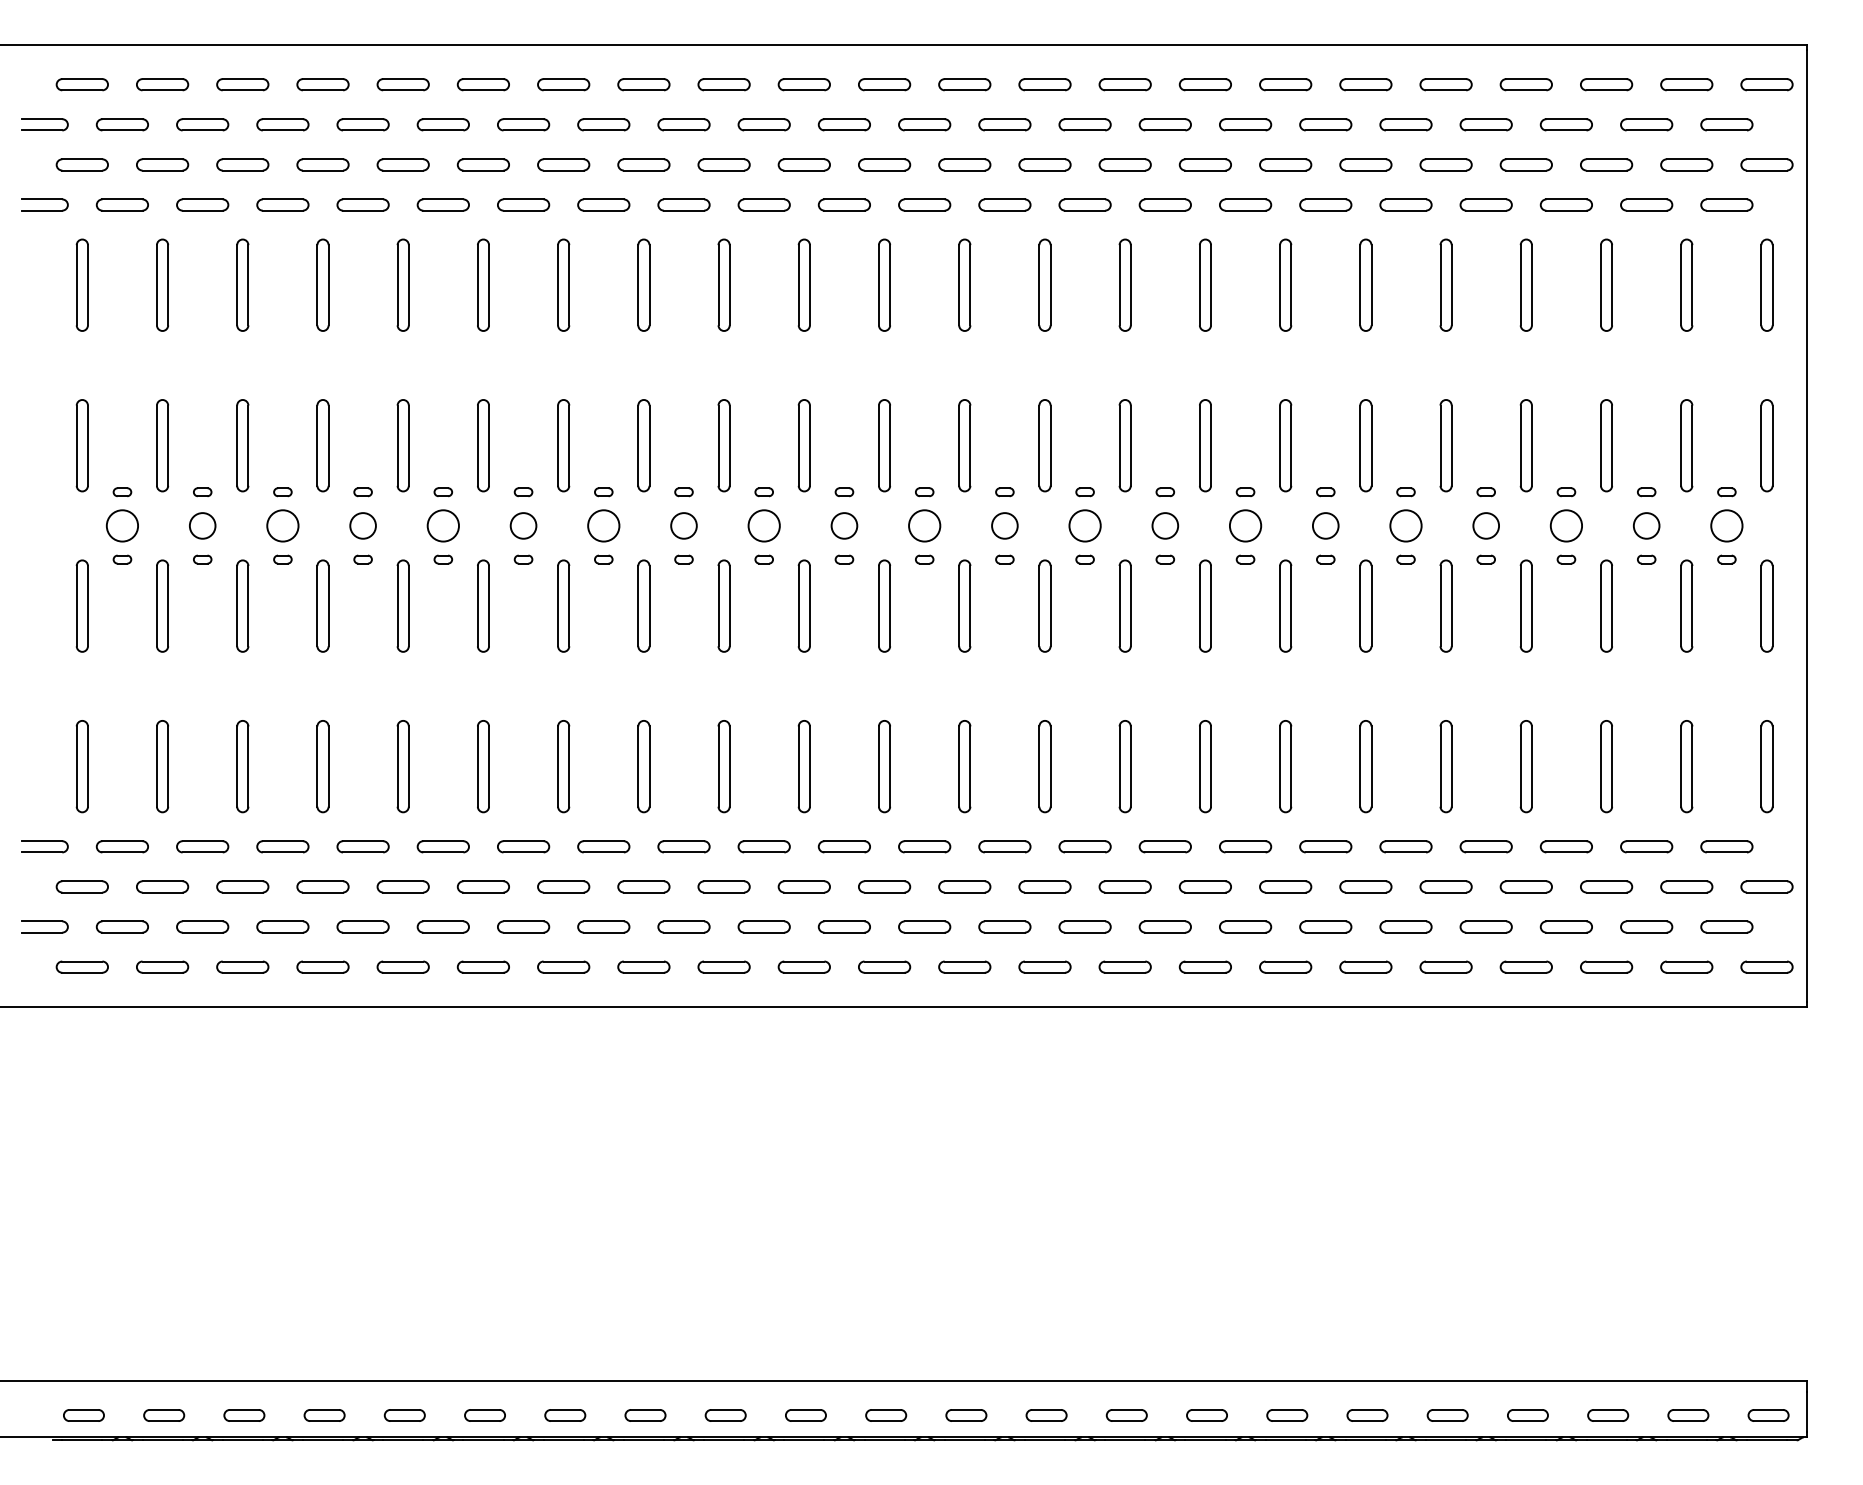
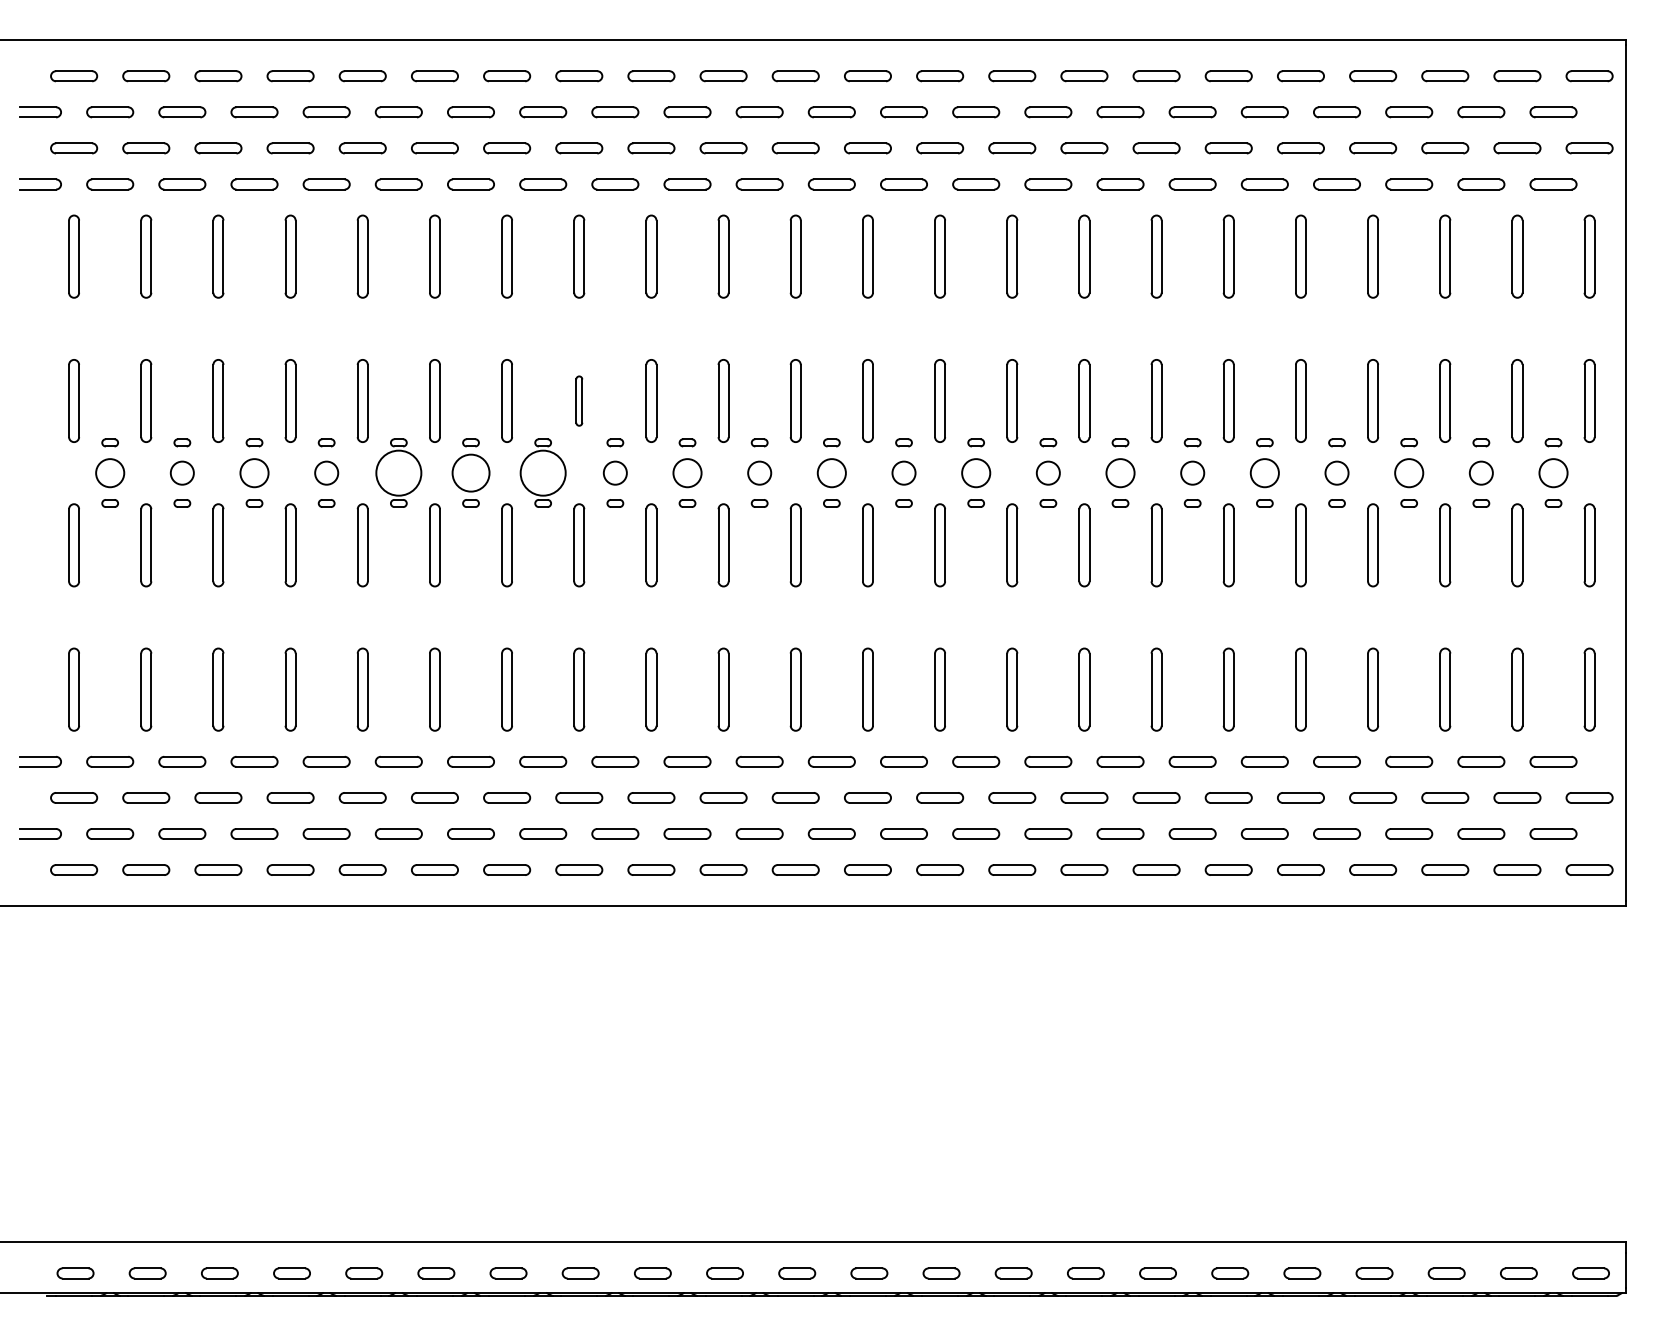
part: (643, 445) -> (578, 400), size x0.6
circle: (442, 525) -> (398, 472), size x1.6
circle: (523, 525) -> (470, 472), size x1.6
circle: (603, 525) -> (542, 472), size x1.6

